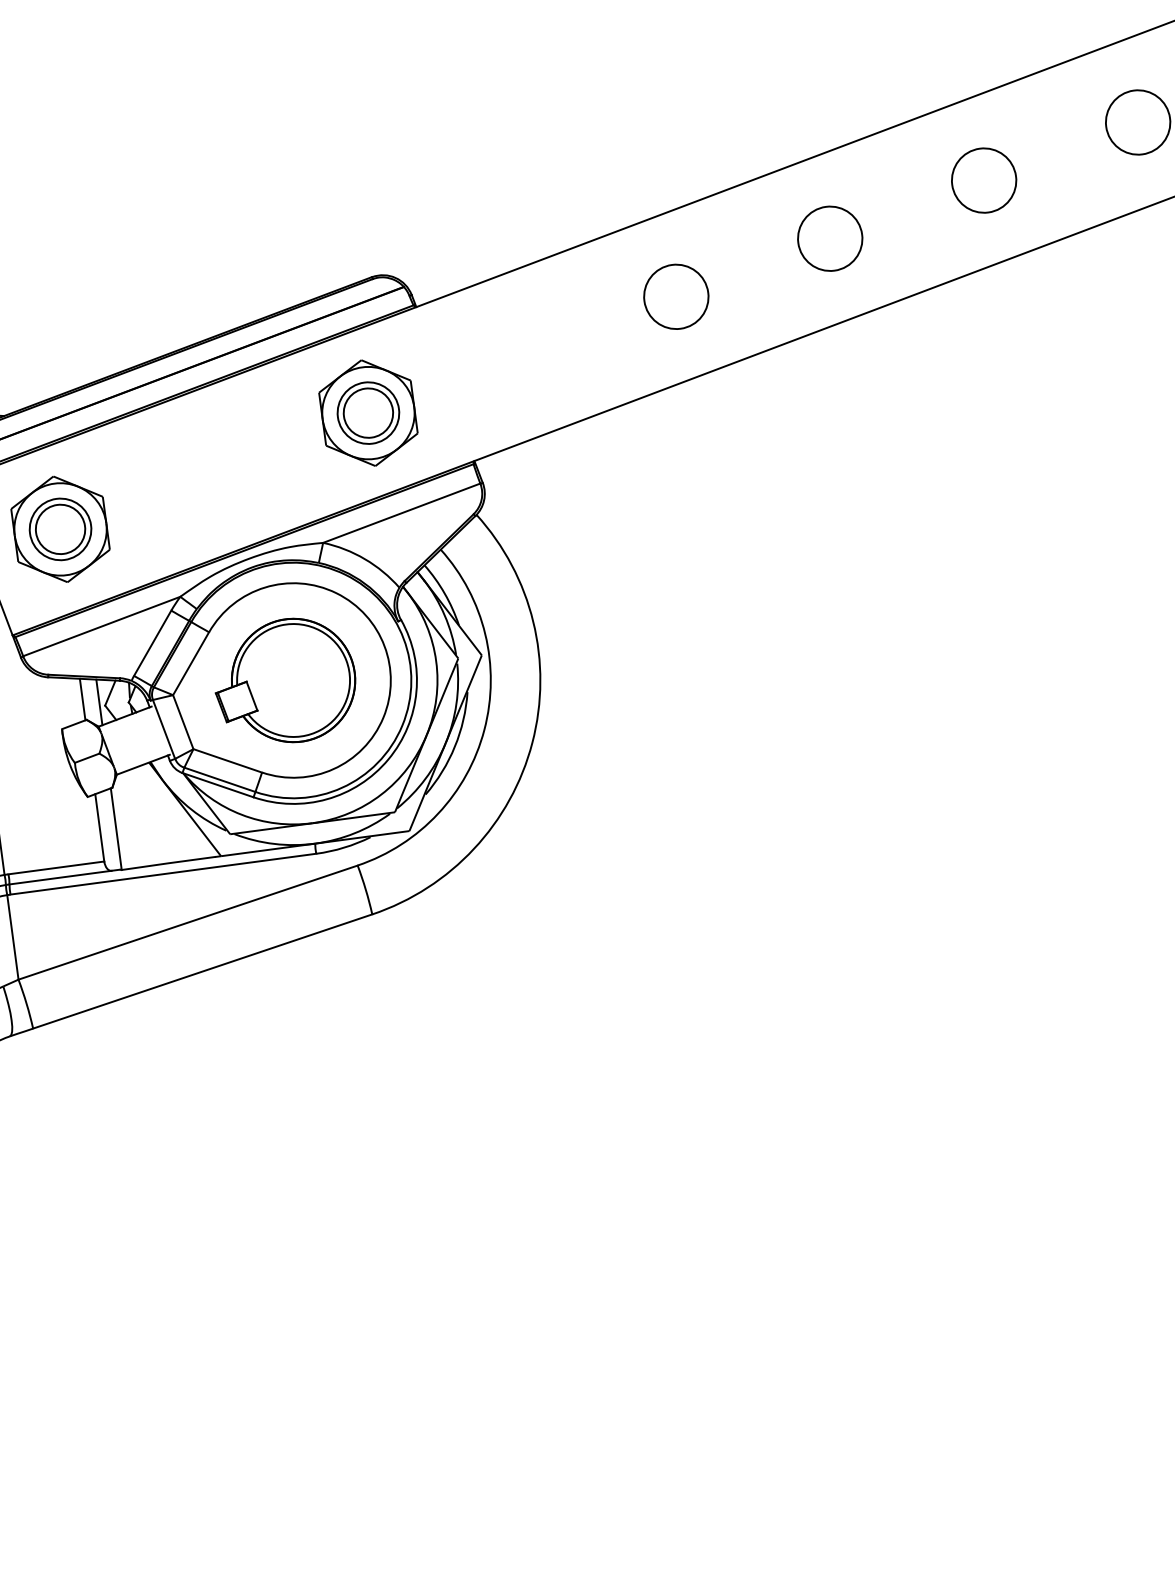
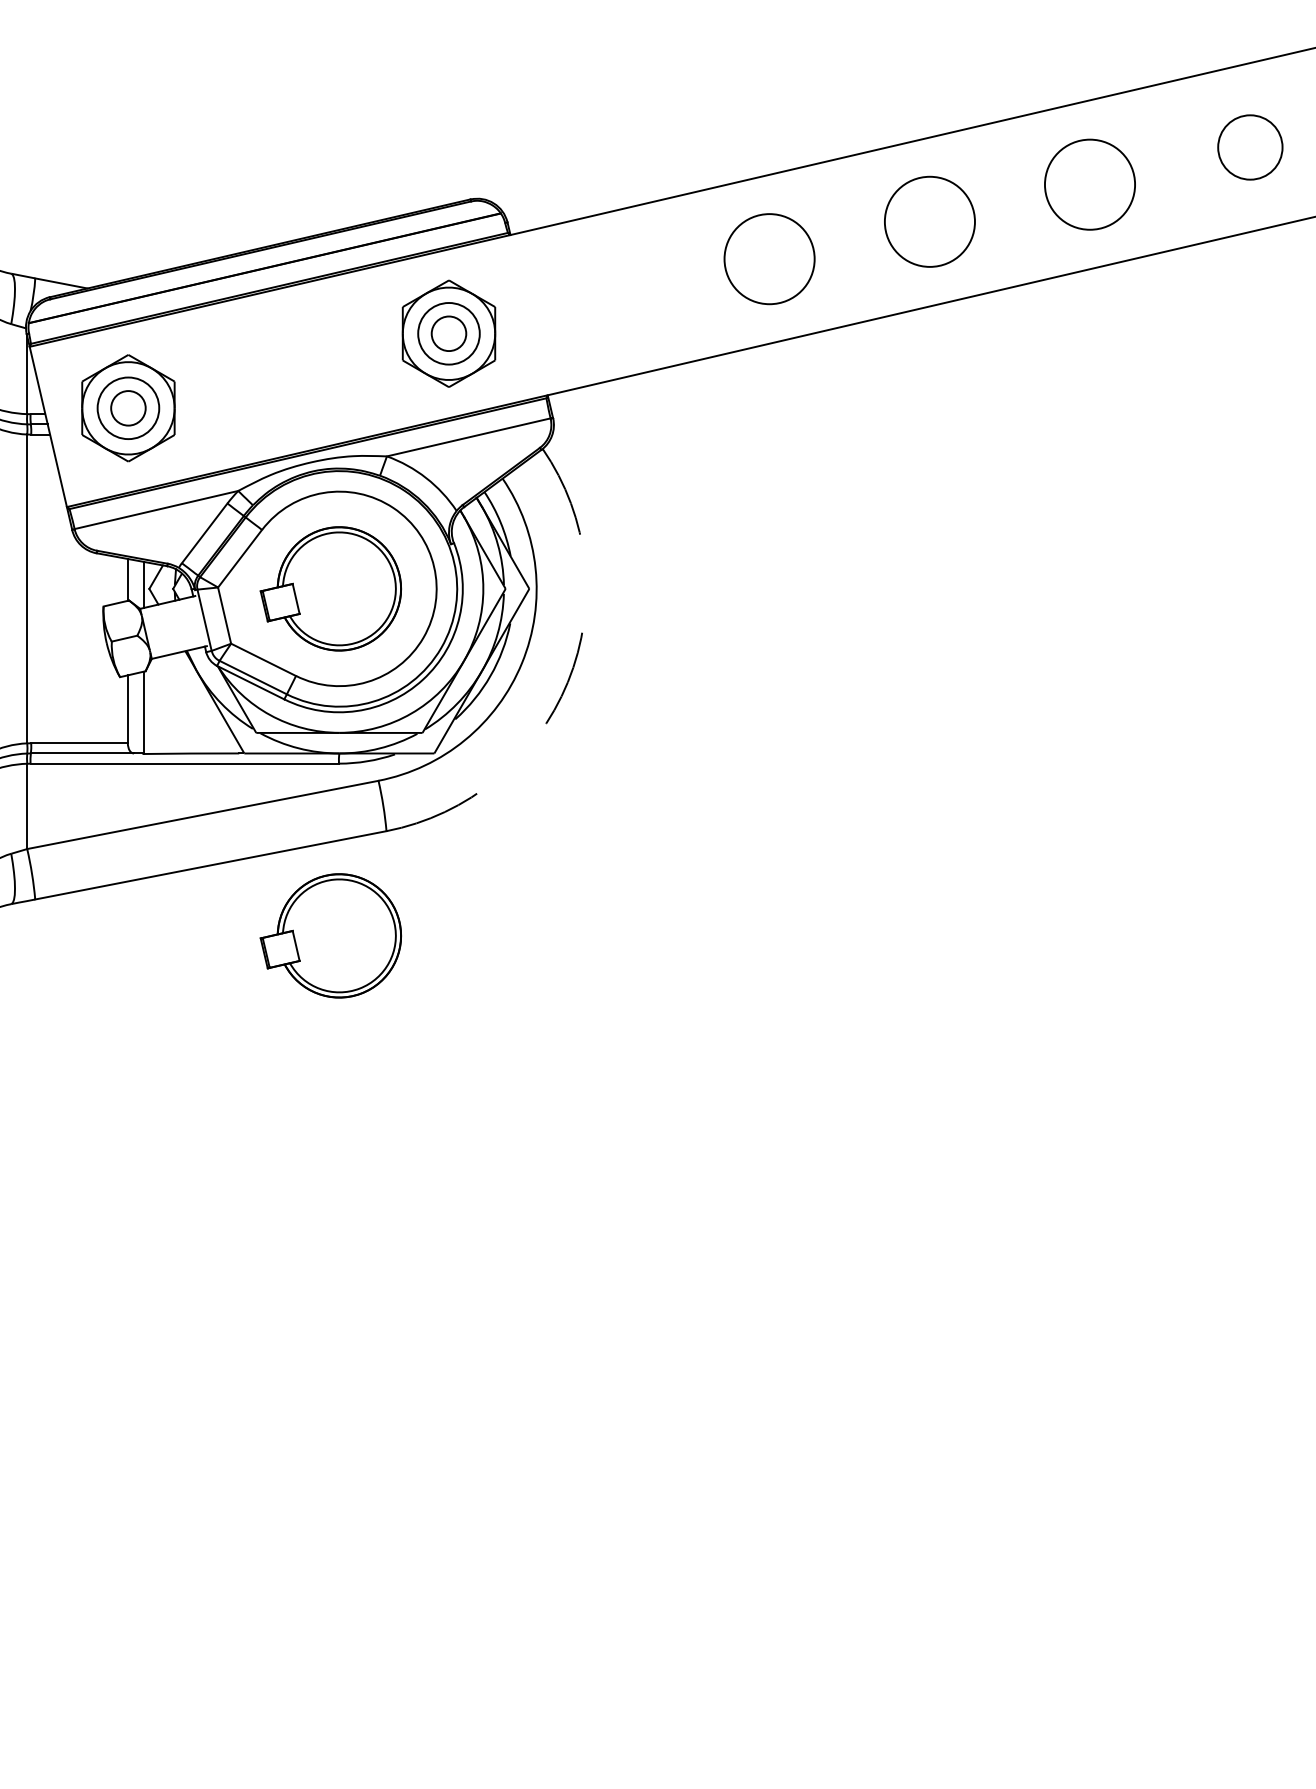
circle: (983, 180) -> (1089, 184), size x1.4
circle: (830, 239) -> (929, 222), size x1.4
circle: (676, 297) -> (769, 259), size x1.4
circle: (367, 412) -> (448, 333), size x0.7
circle: (60, 529) -> (128, 408), size x0.7
arc: (532, 743) -> (567, 682), solid -> dashed
part: (330, 1025) -> (330, 935), added

